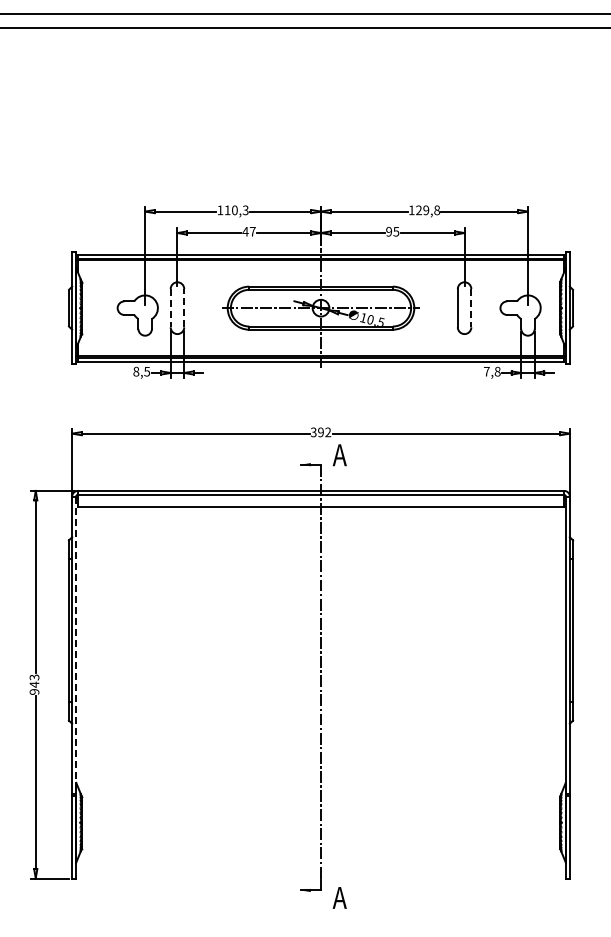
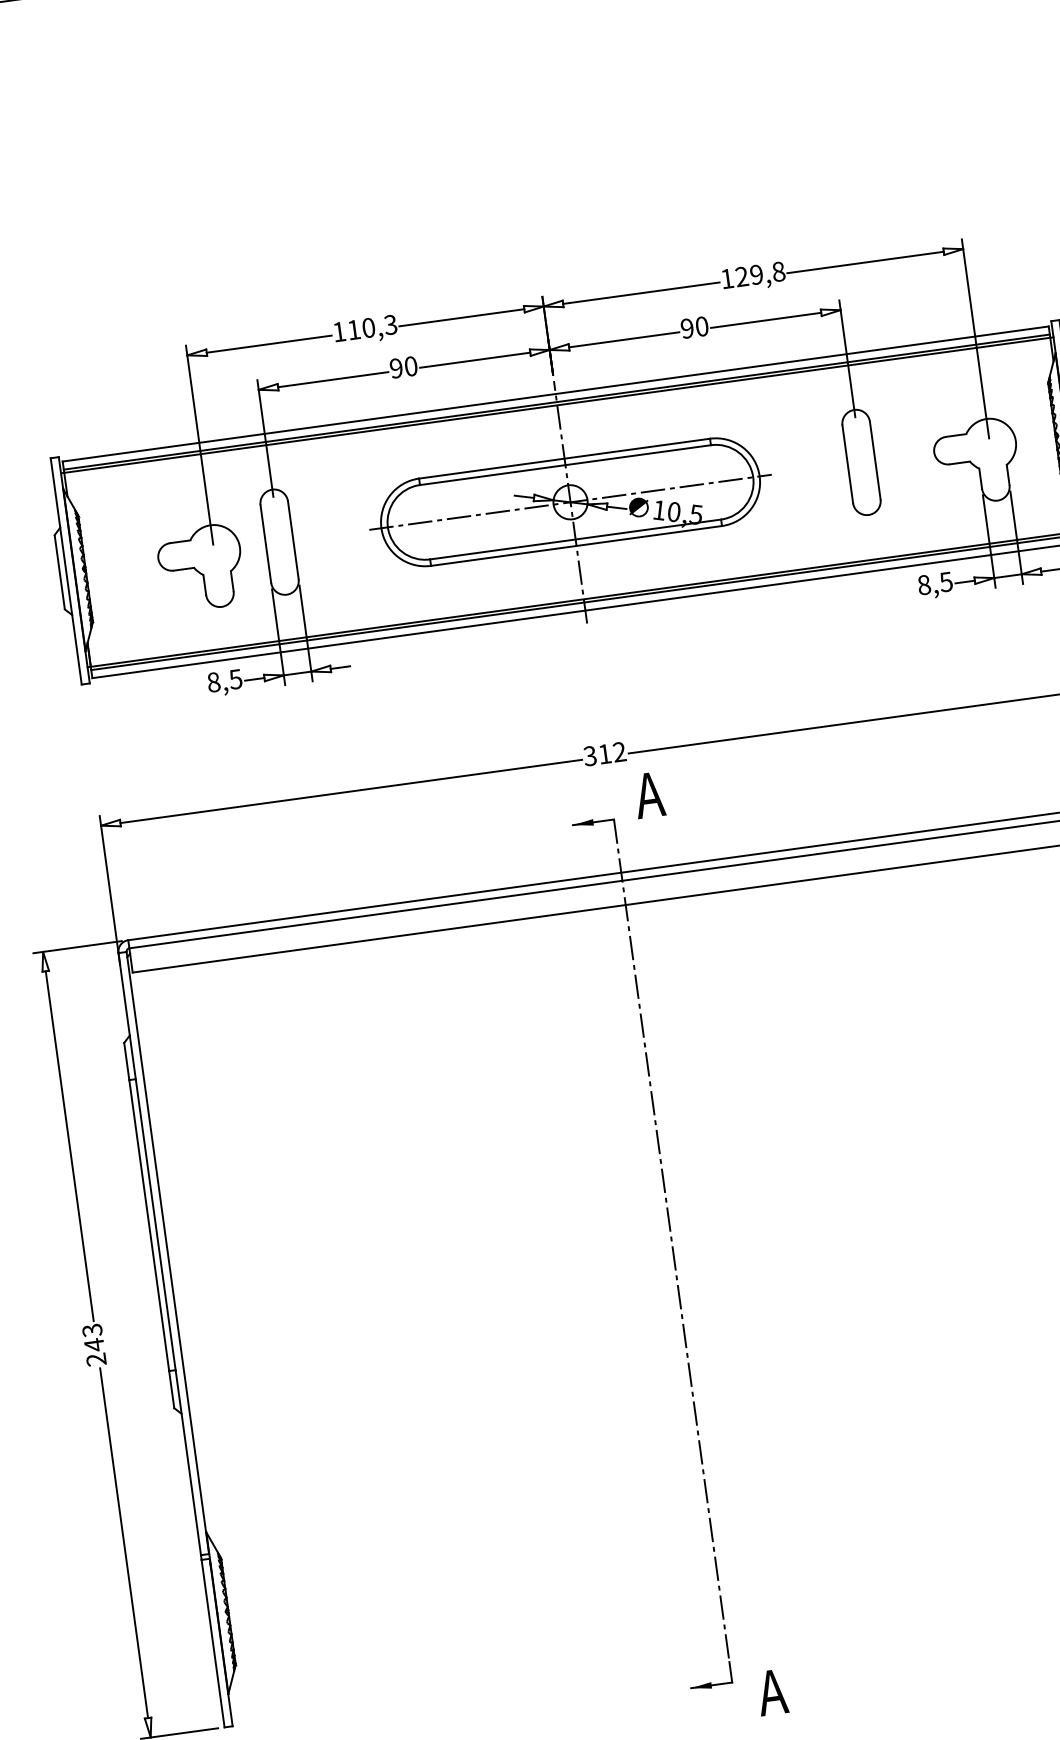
text: (248, 231) -> (402, 367), 47 -> 90
text: (396, 231) -> (702, 325), 95 -> 90
line: (184, 307) -> (293, 538), dashed -> solid
line: (170, 308) -> (265, 544), dashed -> solid
line: (471, 308) -> (875, 461), dashed -> solid
text: (492, 371) -> (935, 583), 7,8 -> 8,5
text: (320, 432) -> (604, 754), 392 -> 312
line: (76, 645) -> (168, 1253), dashed -> solid
text: (34, 691) -> (96, 1358), 943 -> 243

